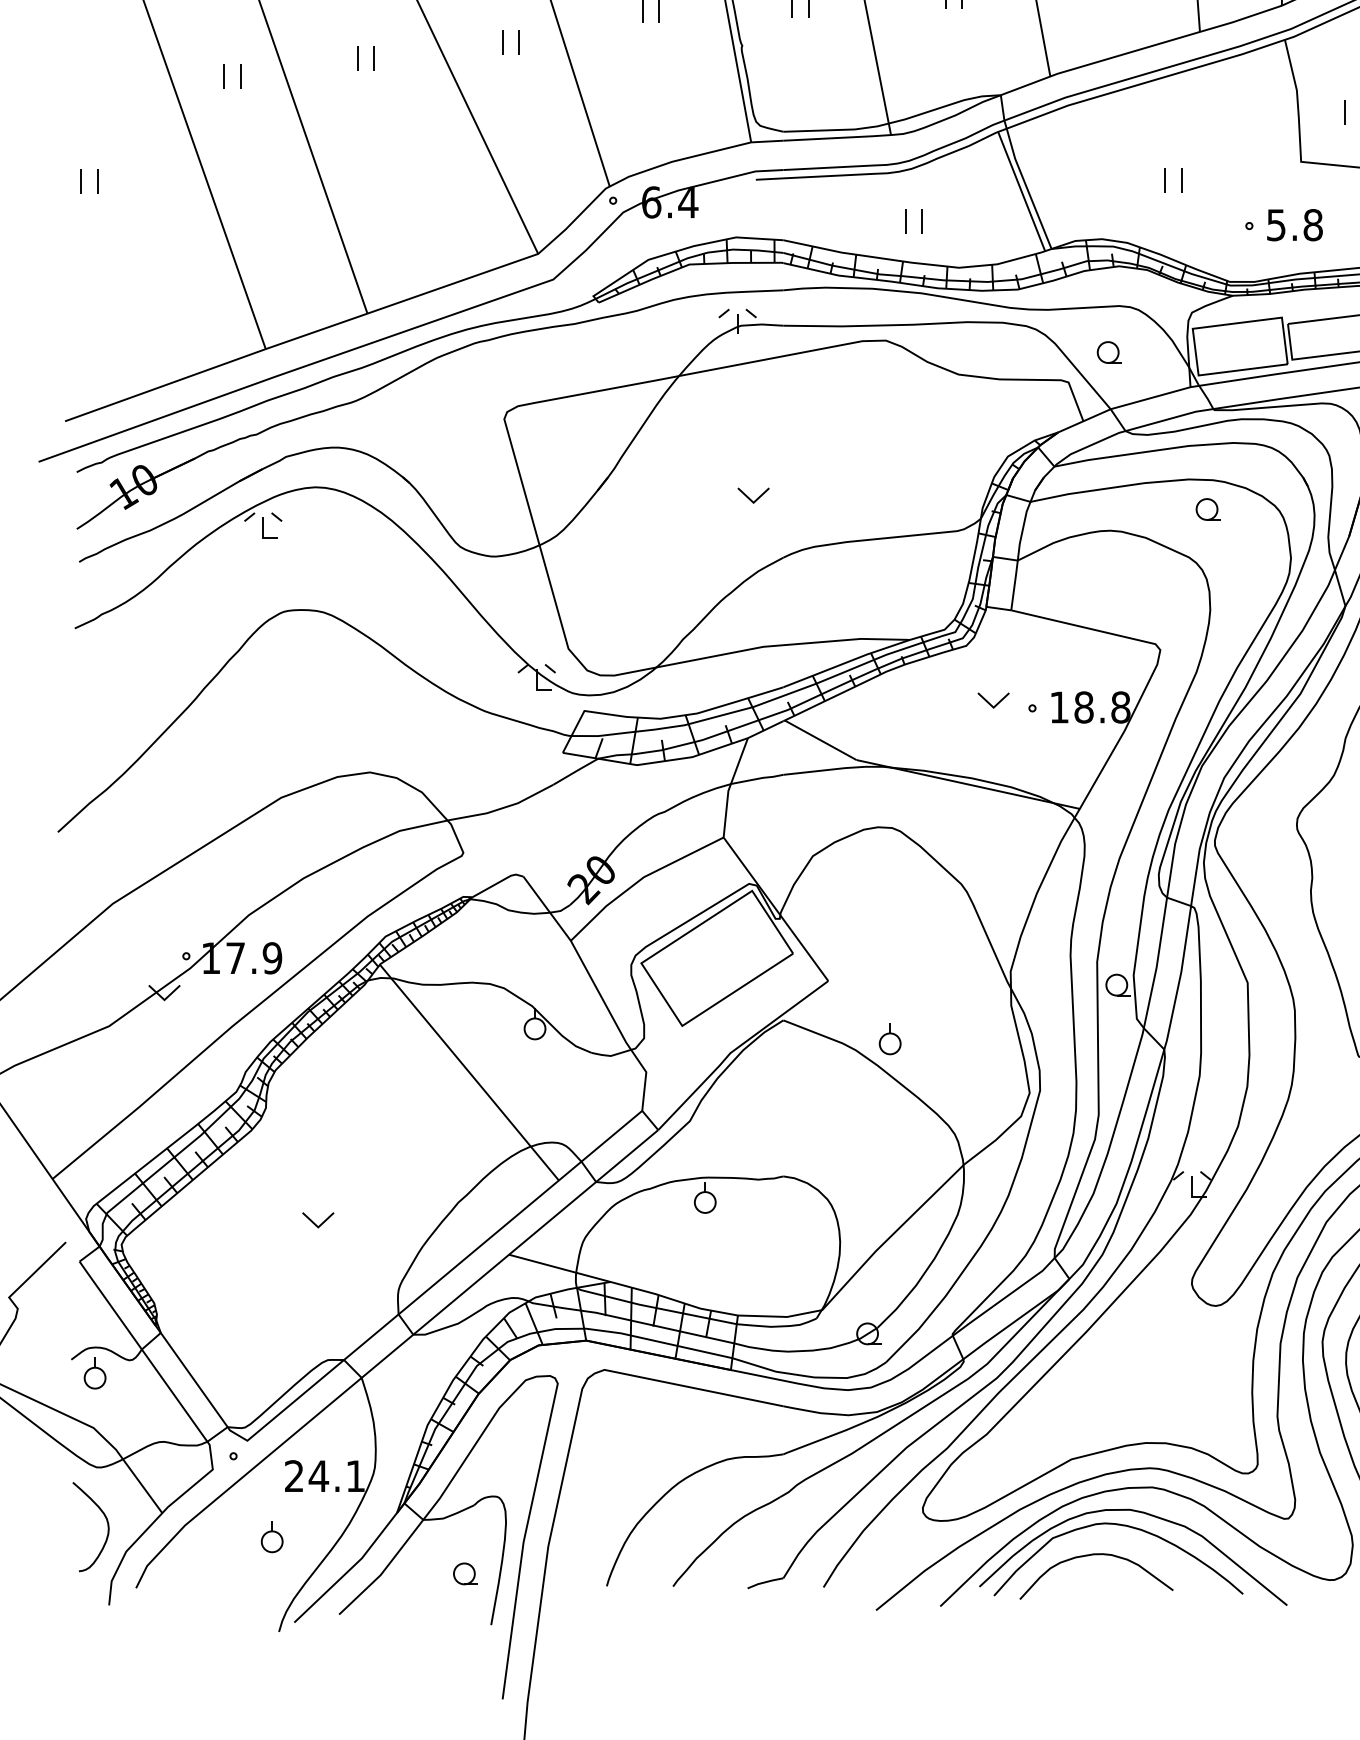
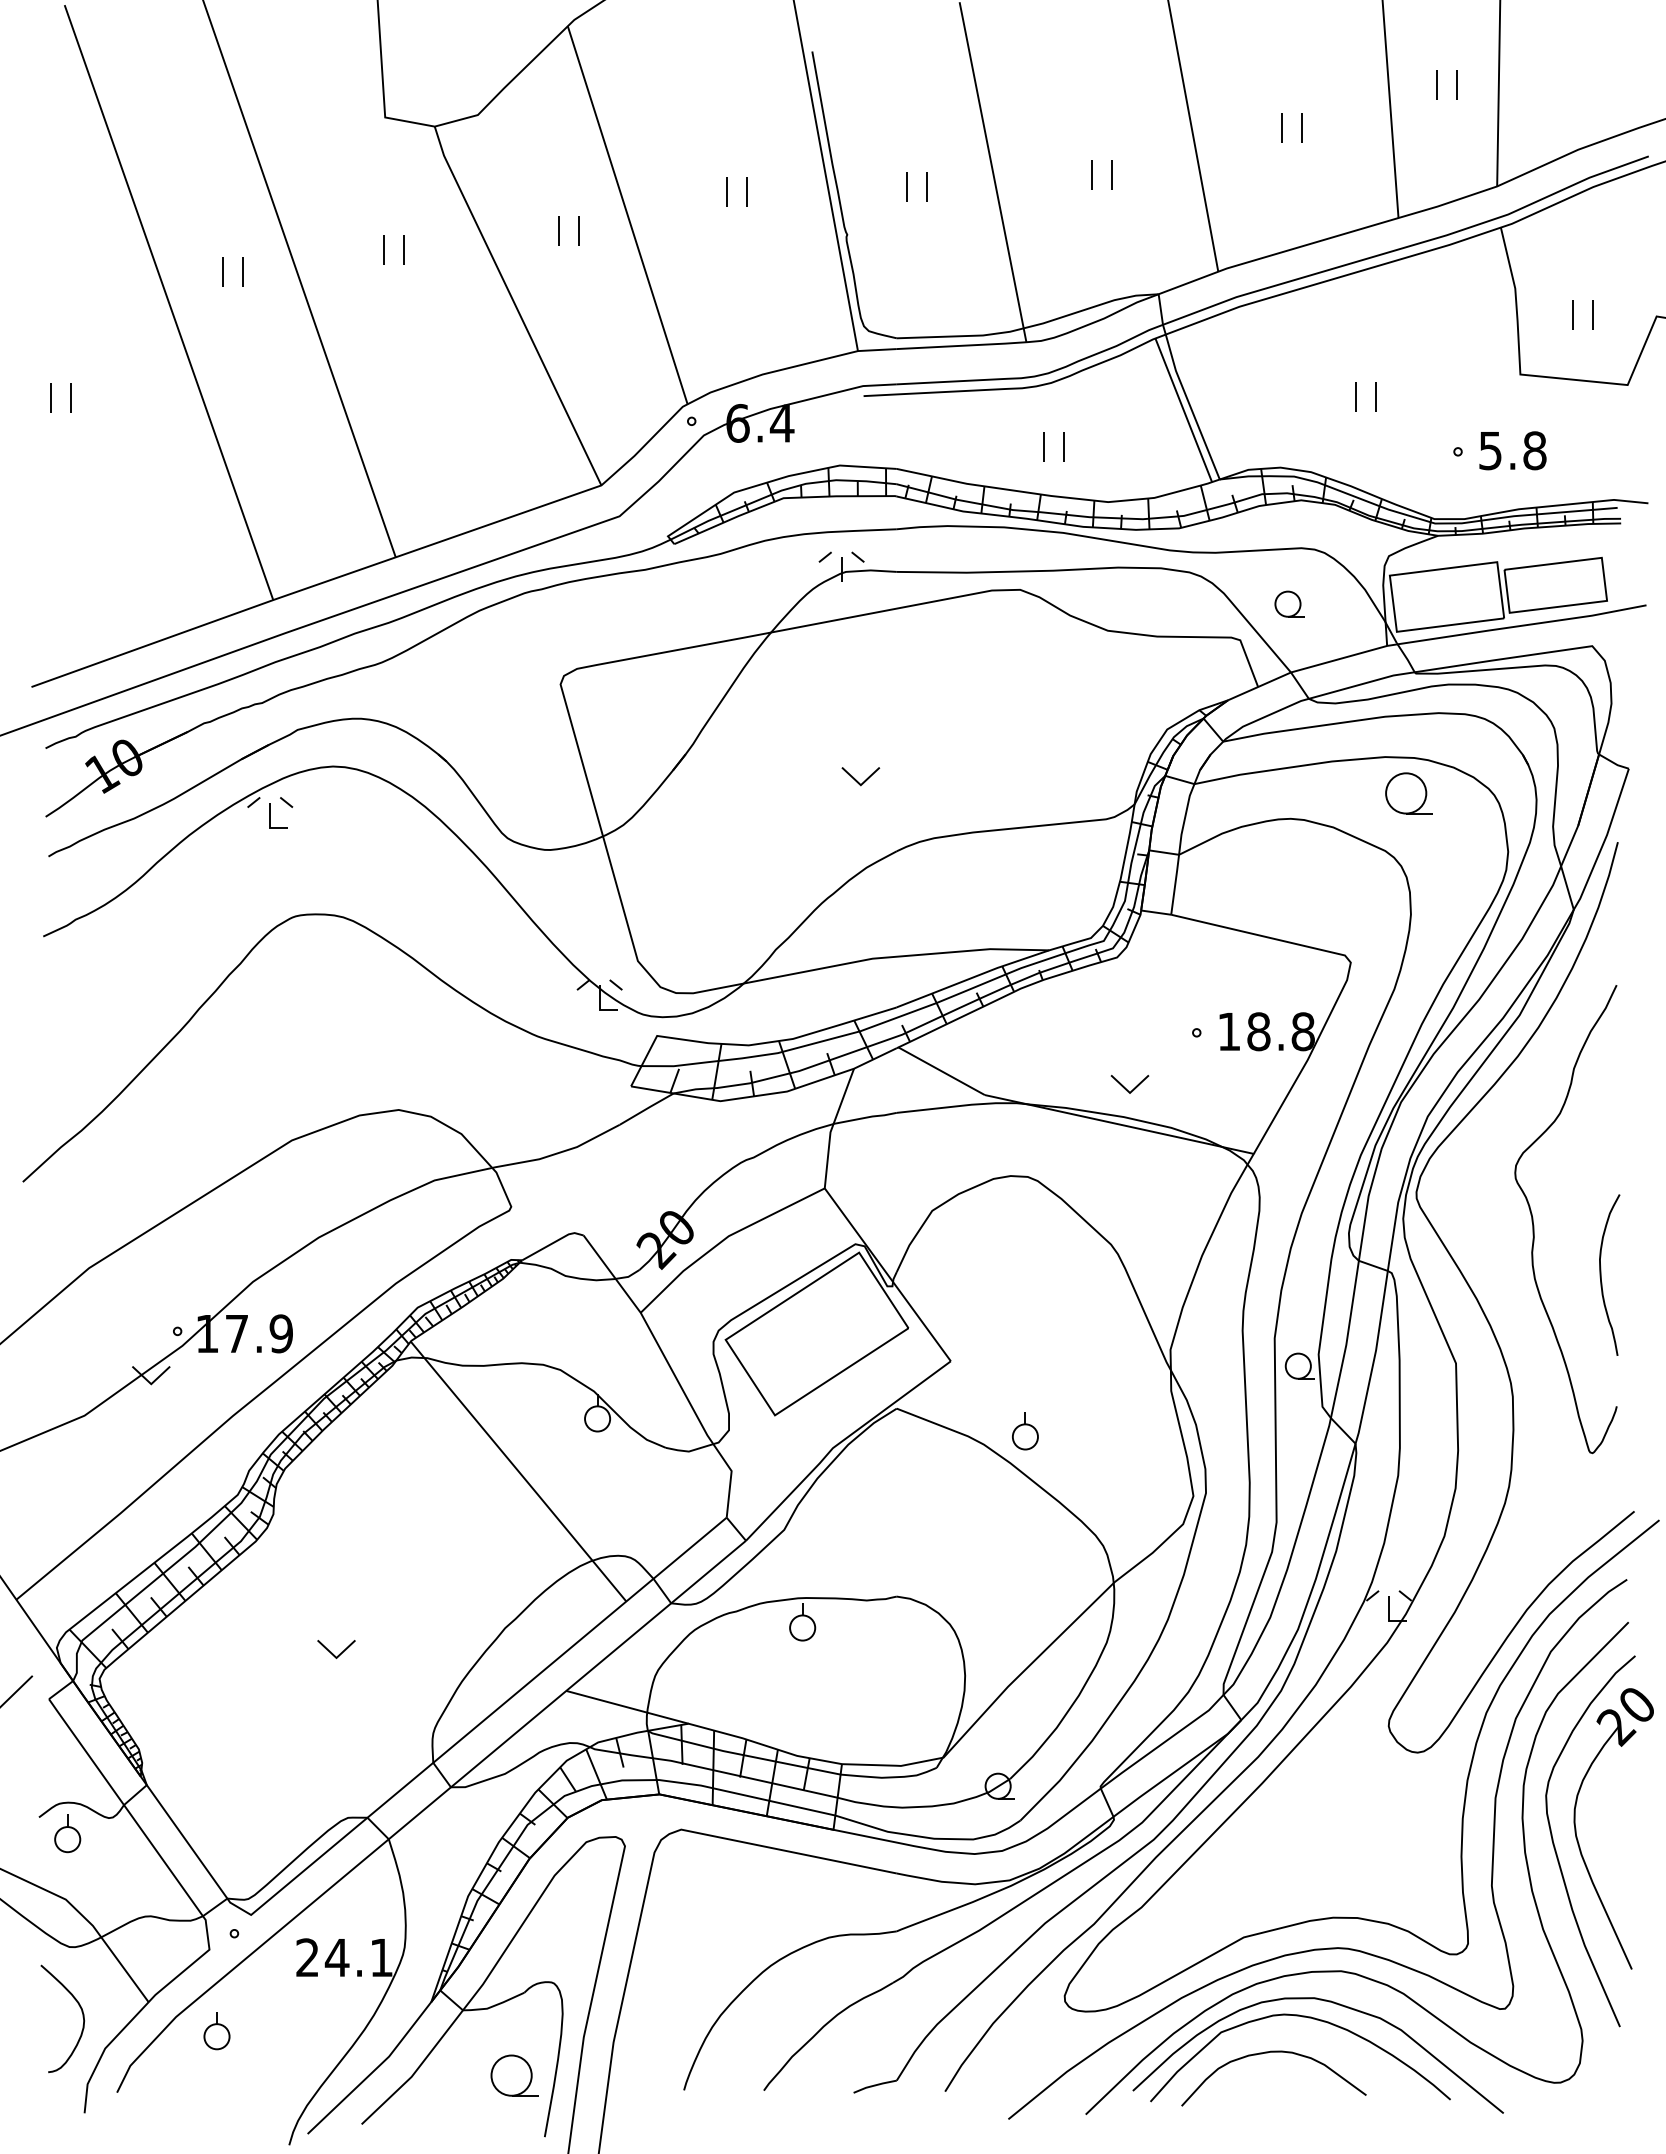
part: (1208, 508) -> (1408, 792), size x1.6
part: (993, 700) -> (1129, 1084), moved
part: (271, 1537) -> (216, 2031), moved
part: (465, 1573) -> (513, 2074), size x1.6

